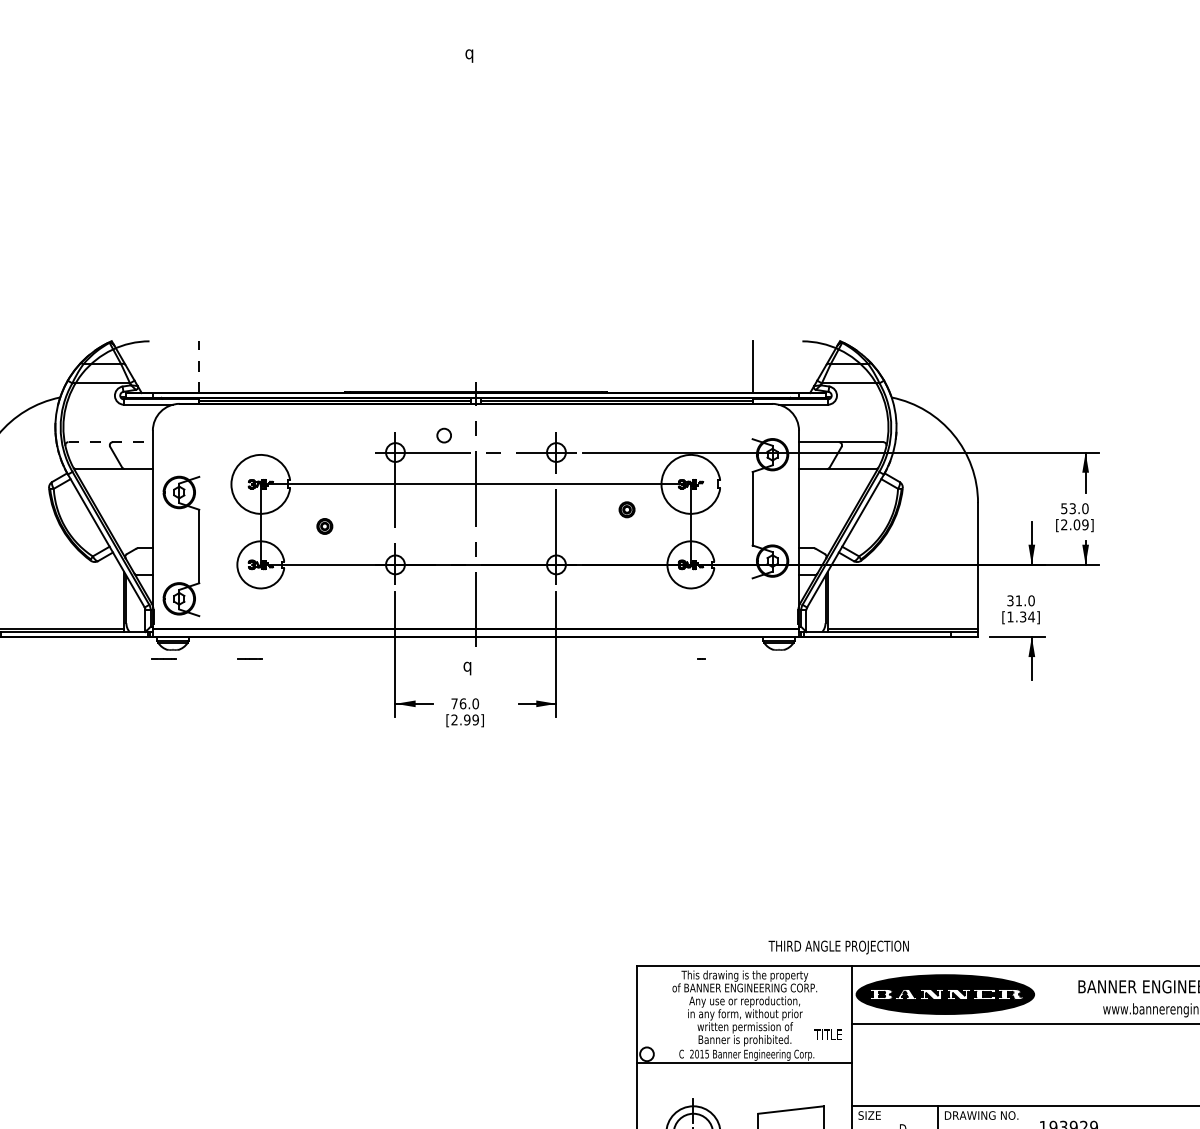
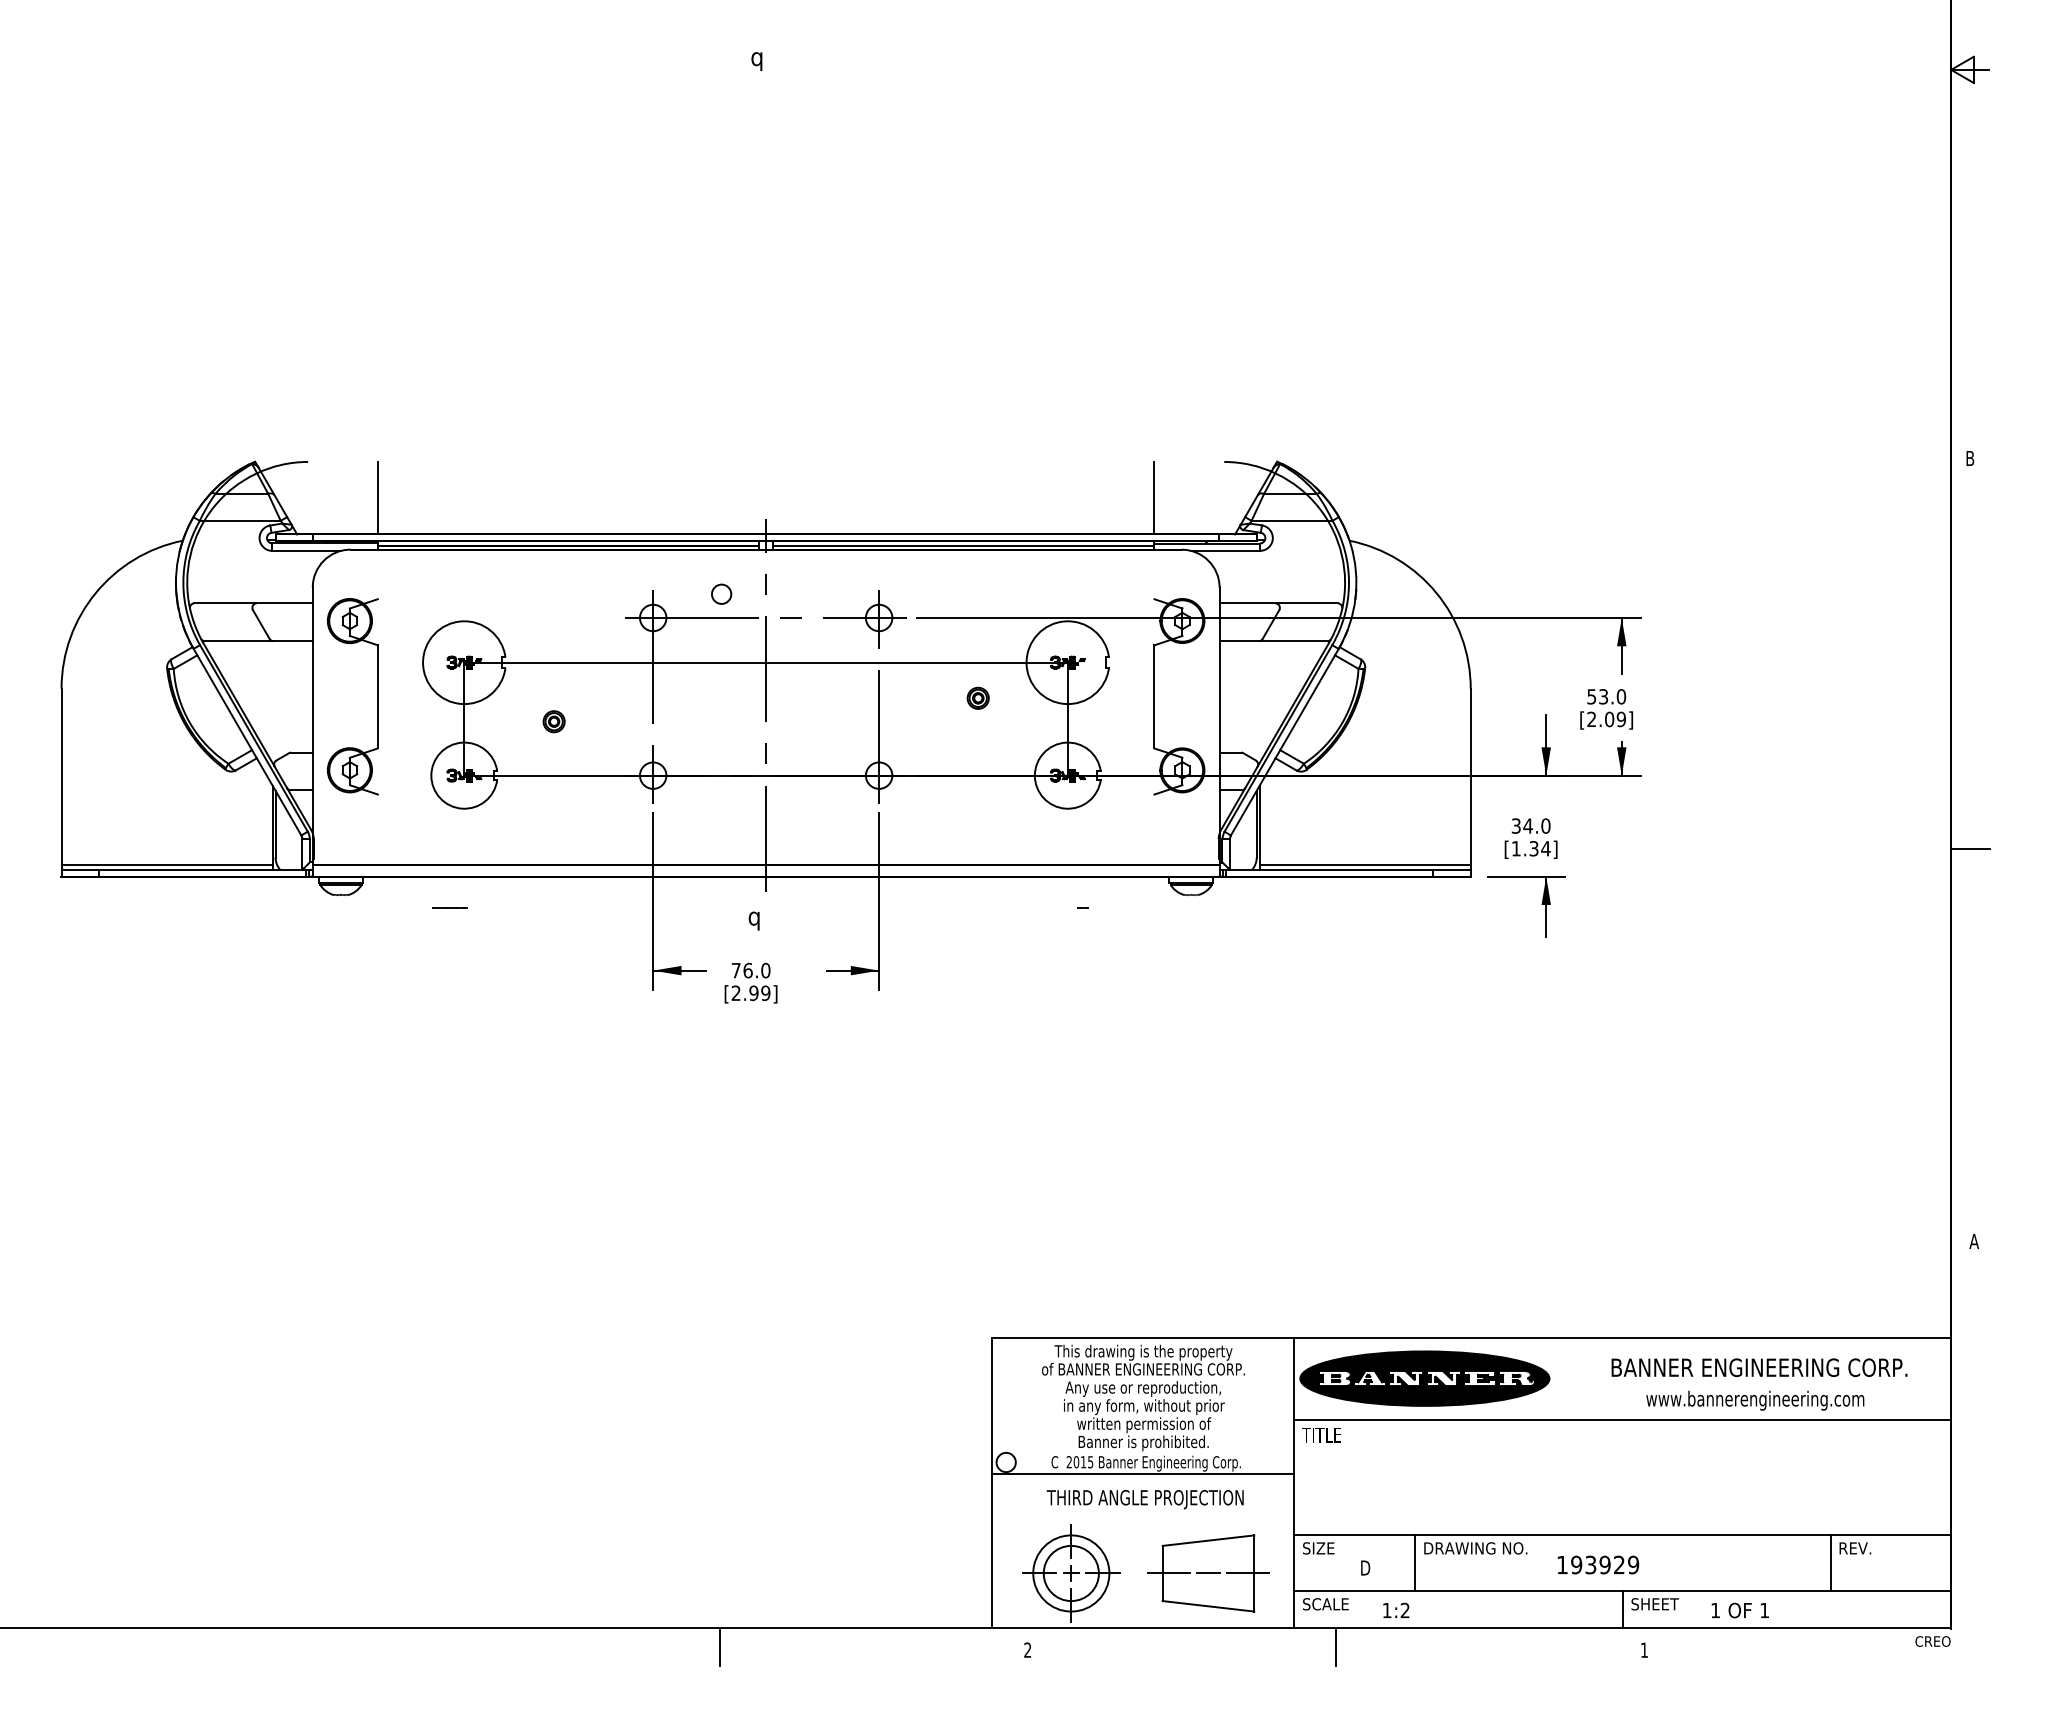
line: (198, 366) -> (377, 497), dashed -> solid
line: (111, 442) -> (254, 603), dashed -> solid
part: (198, 546) -> (377, 696), moved
text: (1018, 600) -> (1527, 825), 31.0 -> 34.0
line: (164, 658) -> (328, 907), removed
text: (838, 947) -> (1144, 1499), moved
text: (828, 1035) -> (1321, 1435), moved

